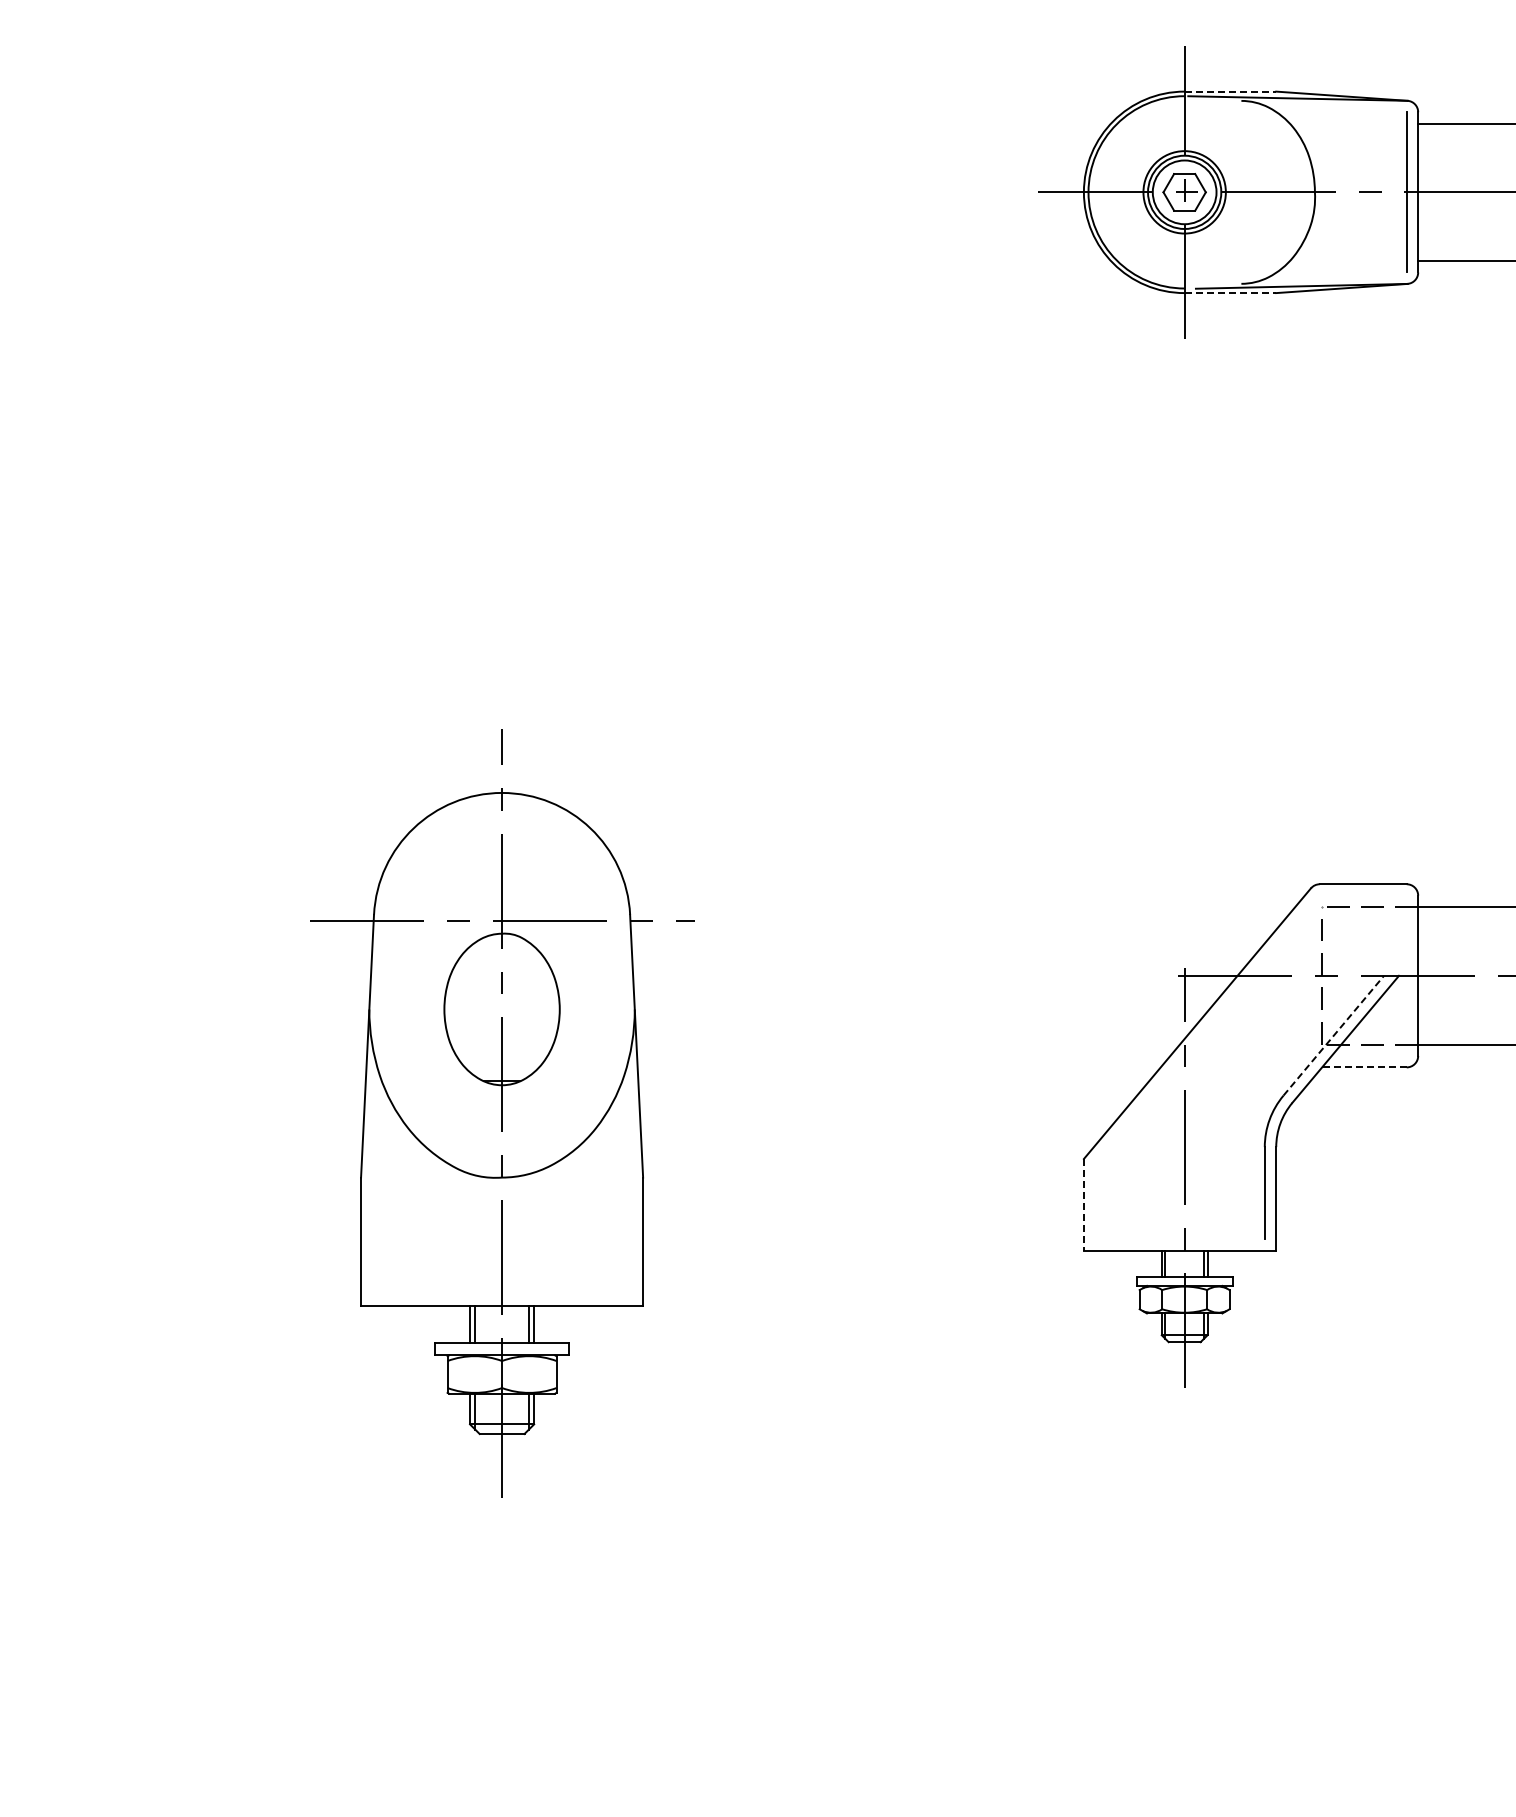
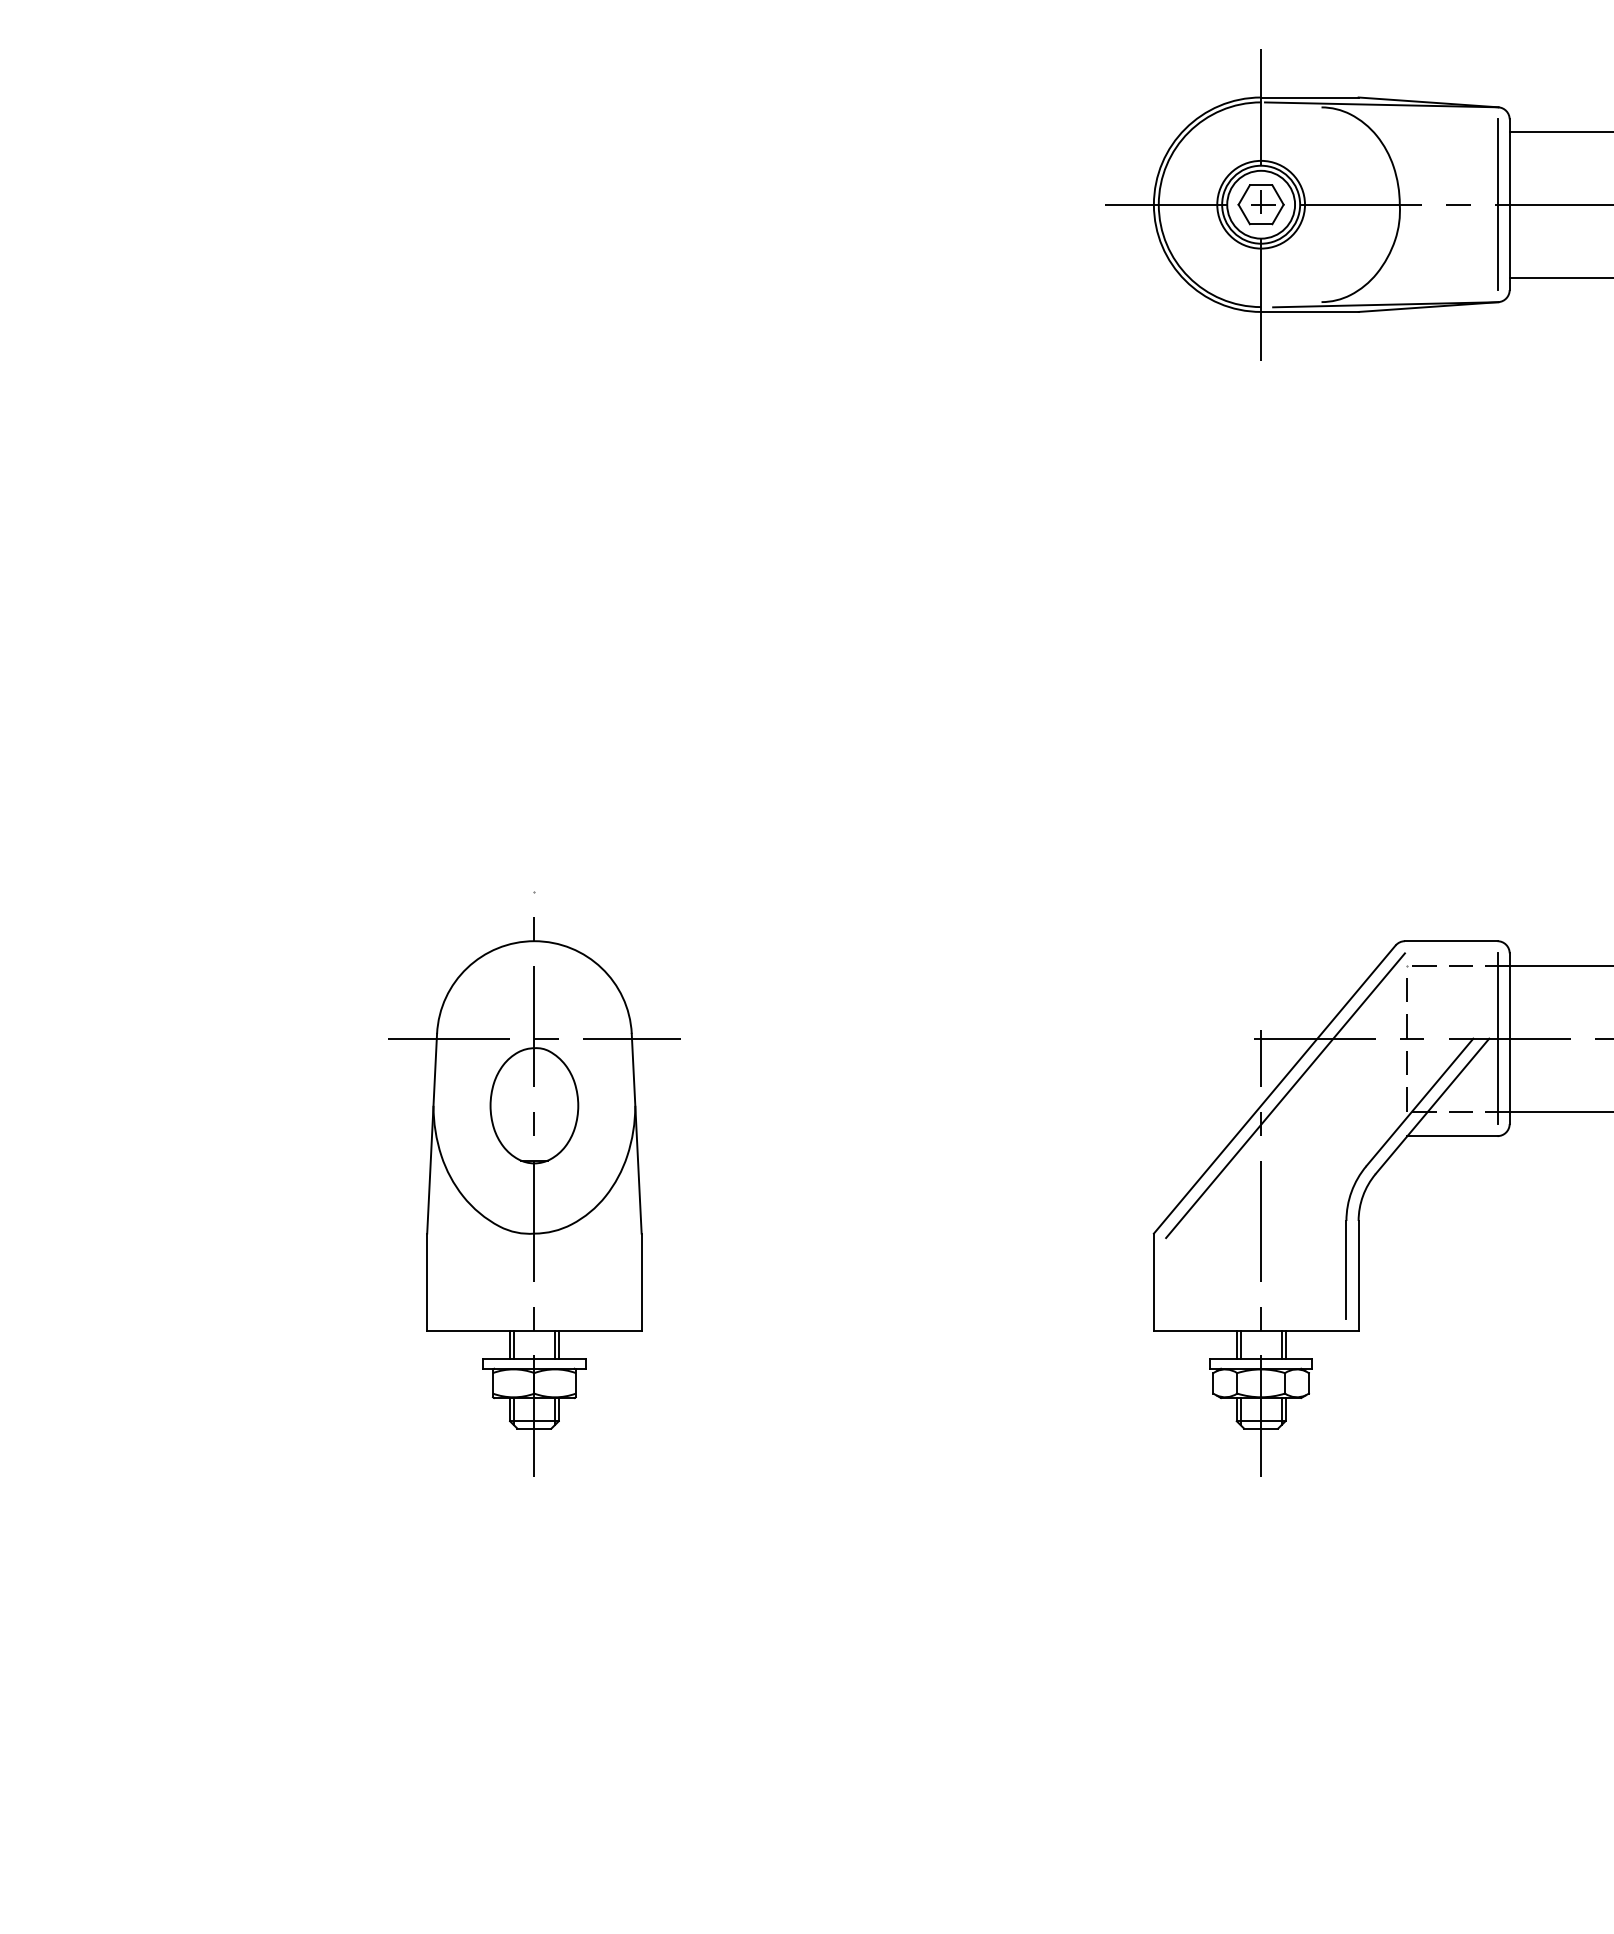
line: (1230, 91) -> (1309, 97), dashed -> solid
line: (1230, 293) -> (1309, 312), dashed -> solid
line: (1406, 975) -> (1497, 1038), added
line: (1207, 1029) -> (1285, 1095), added
line: (1334, 1035) -> (1420, 1102), dashed -> solid
line: (1363, 1067) -> (1451, 1136), dashed -> solid
part: (501, 1112) -> (533, 1184), size x0.71
line: (1083, 1204) -> (1153, 1282), dashed -> solid

